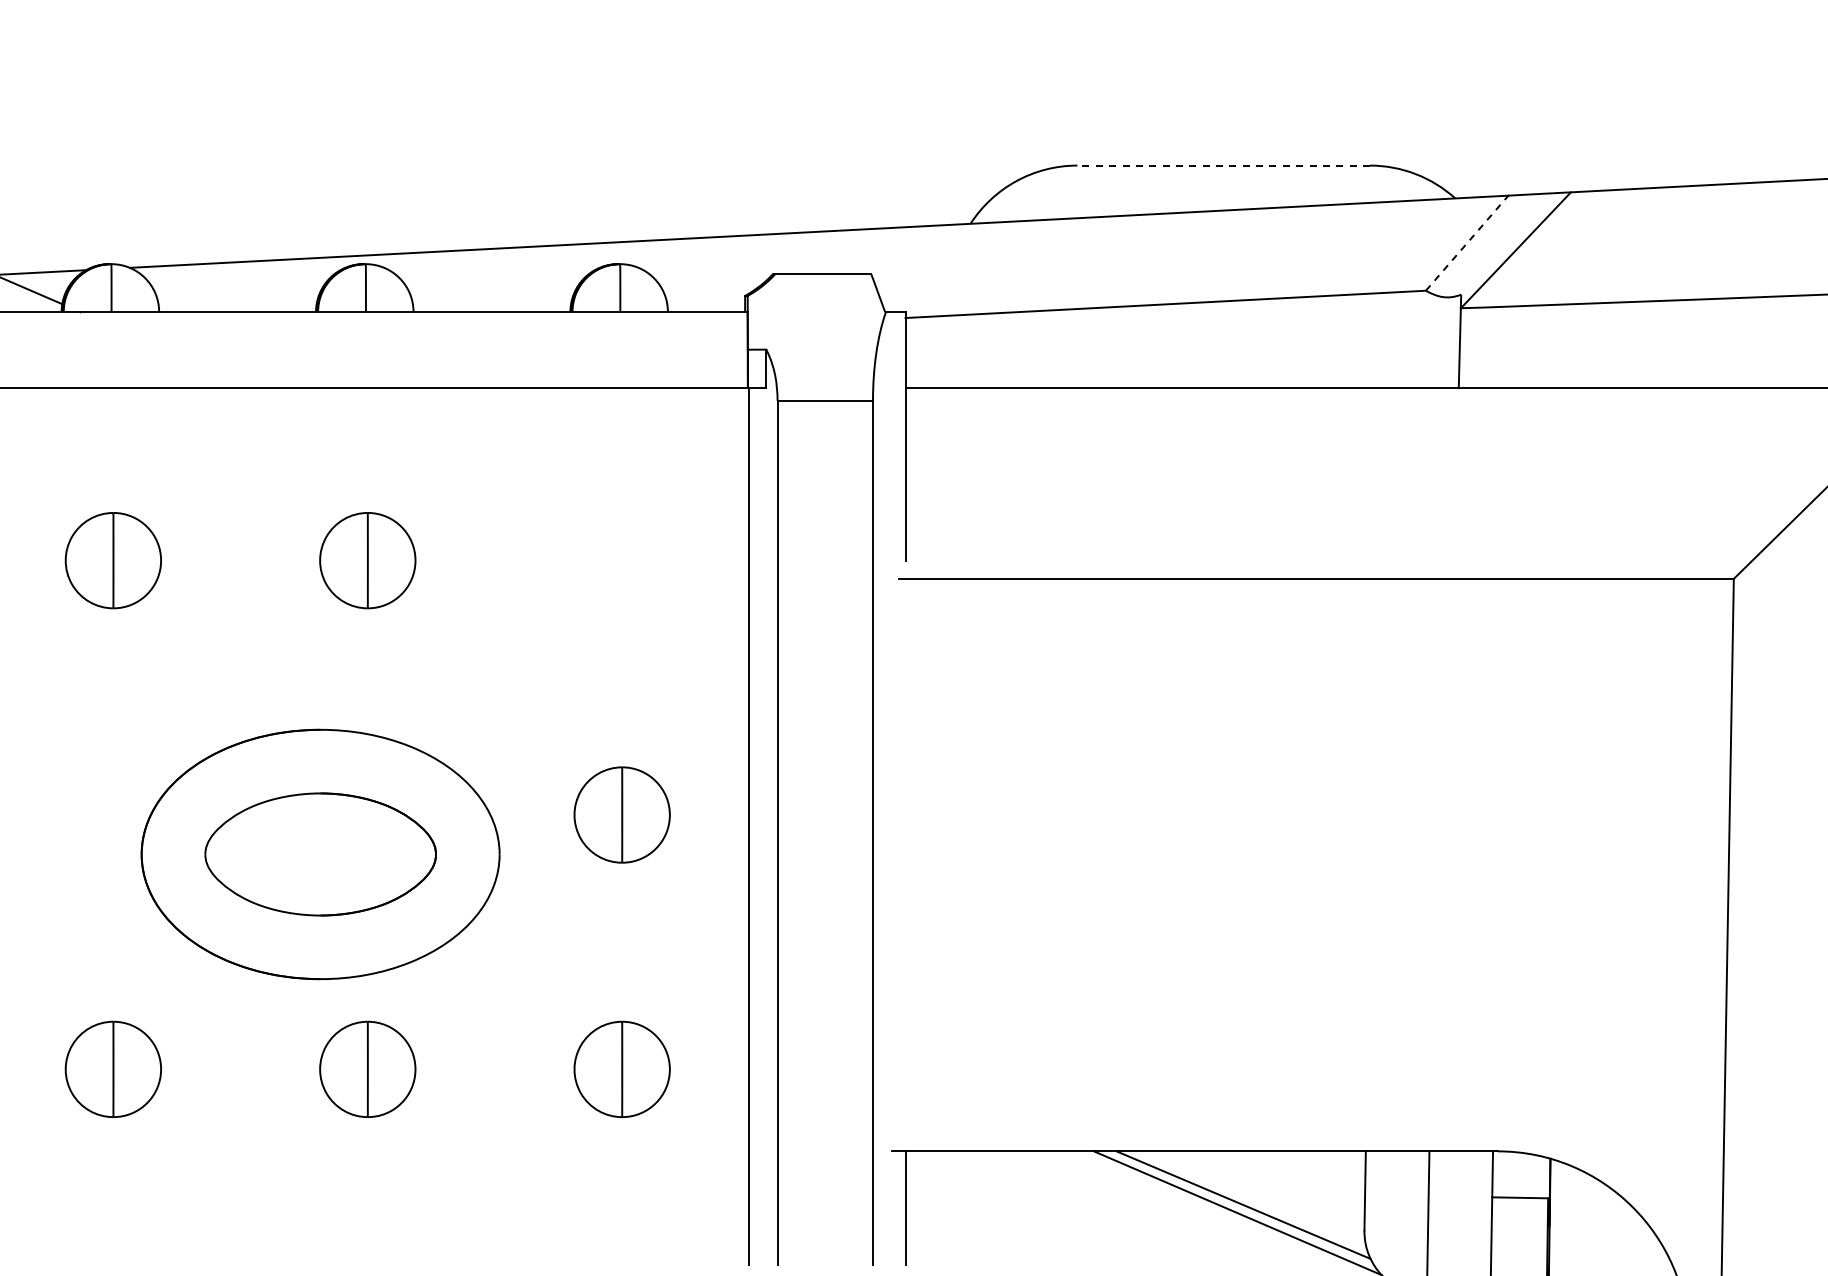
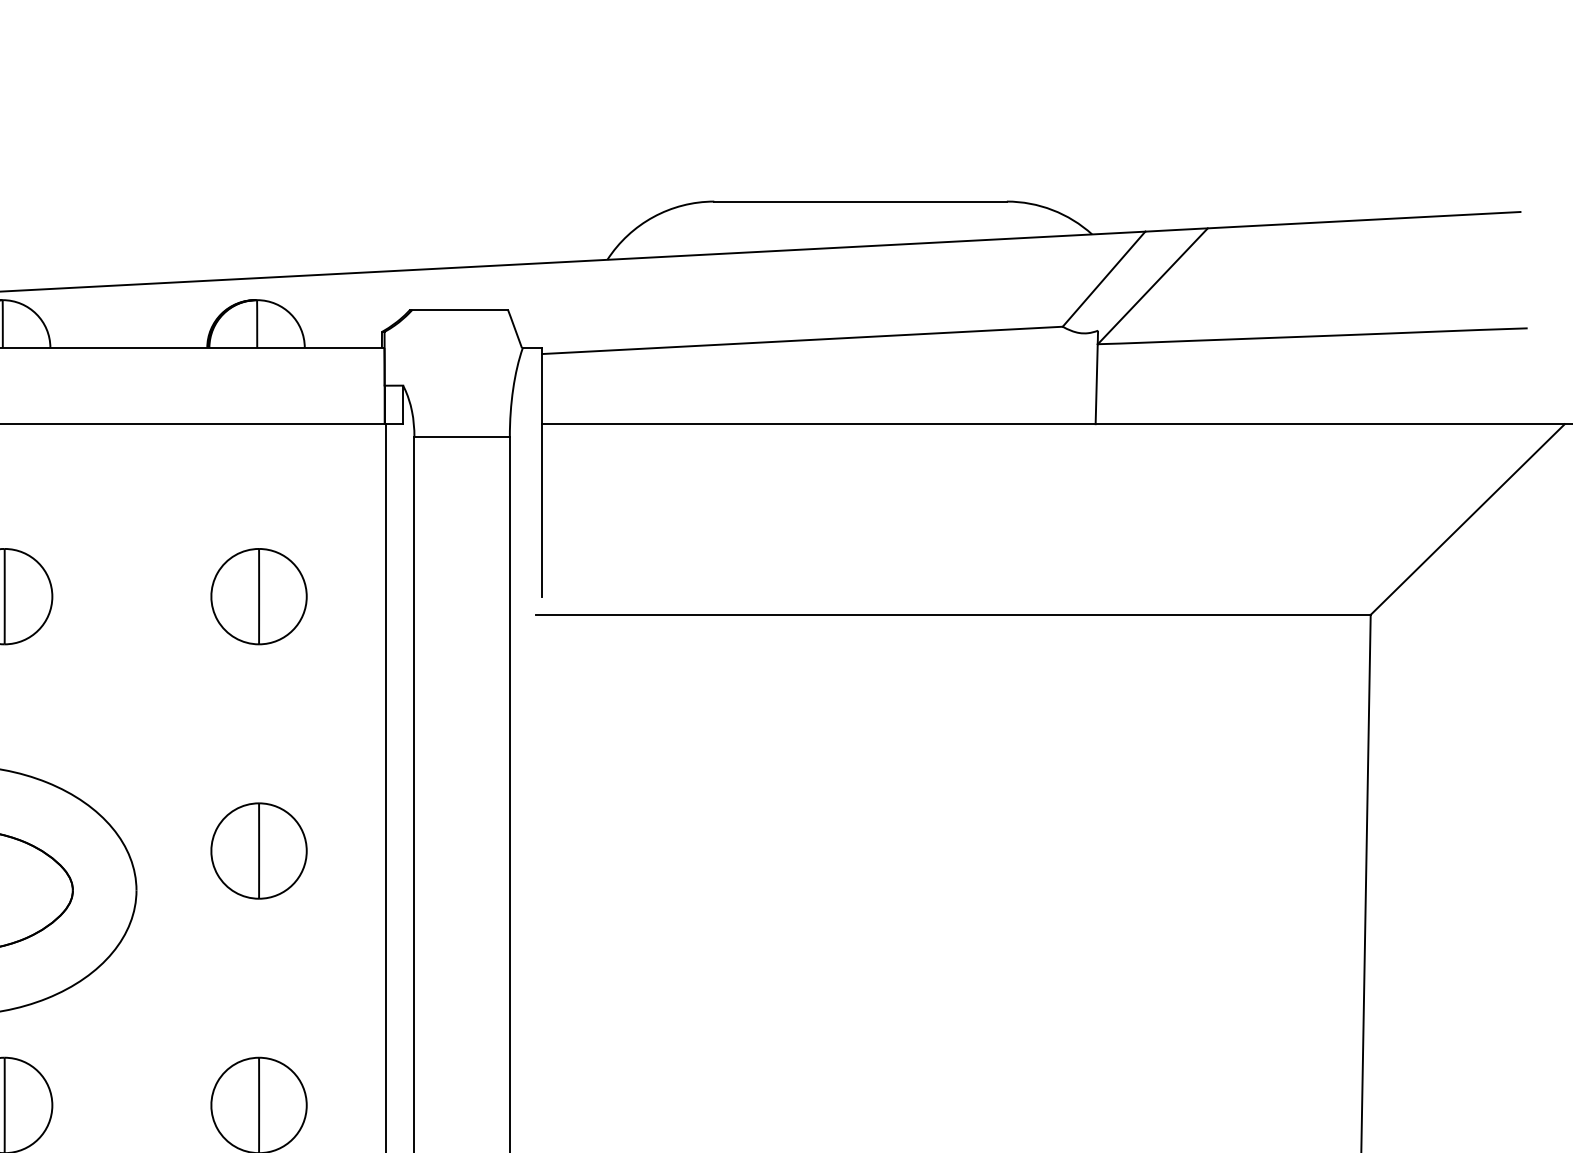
line: (1223, 165) -> (860, 201), dashed -> solid
line: (1467, 243) -> (1104, 279), dashed -> solid
part: (621, 560) -> (258, 596), added

